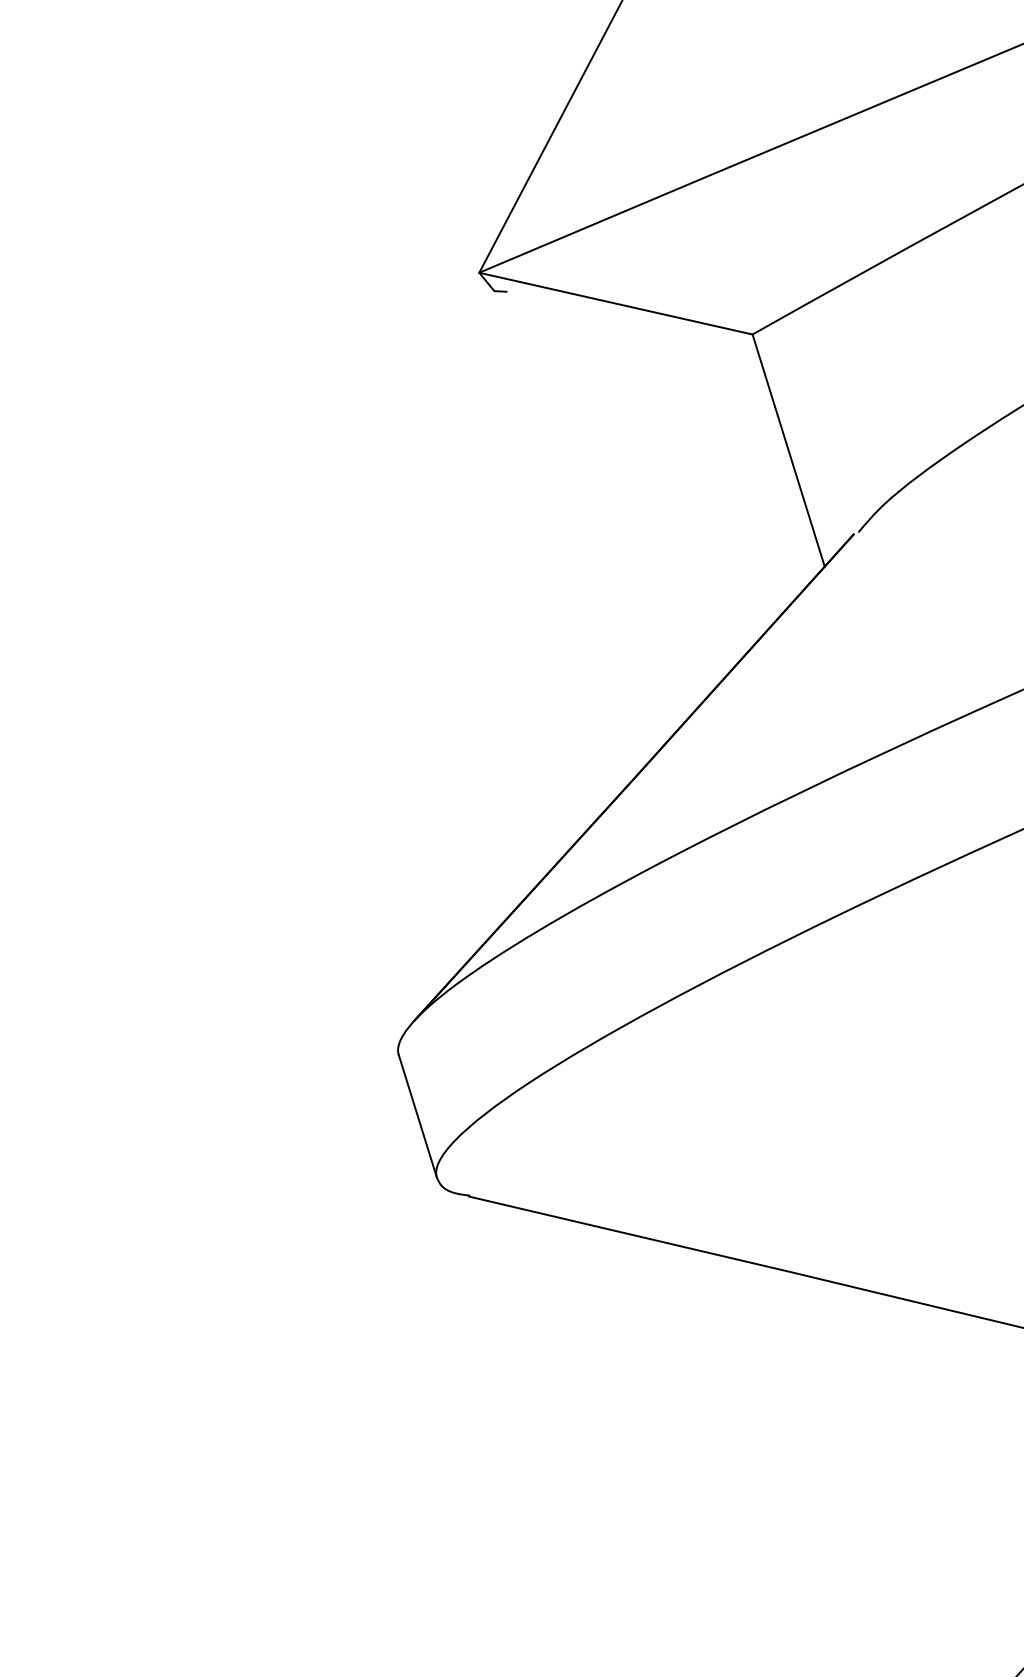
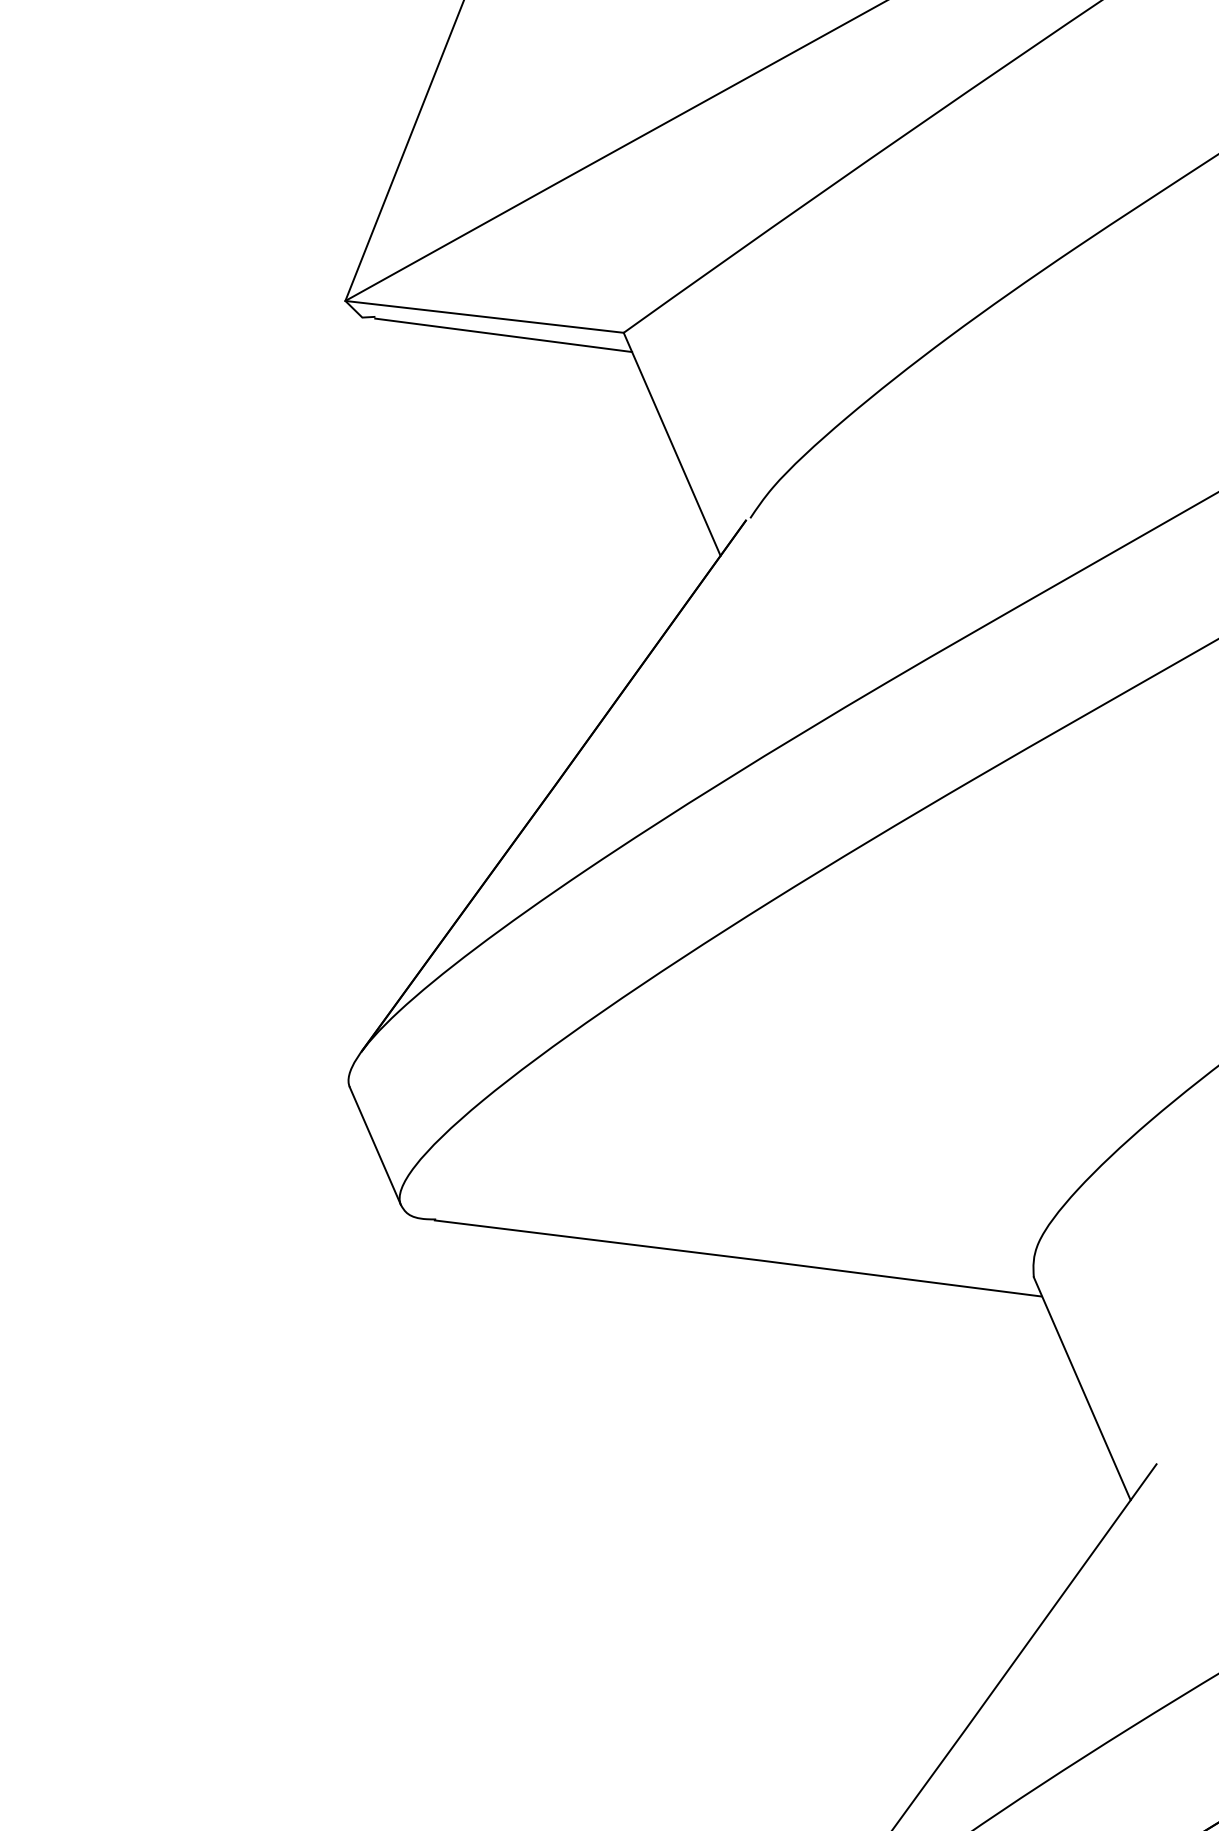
line: (632, 324) -> (503, 335), added

